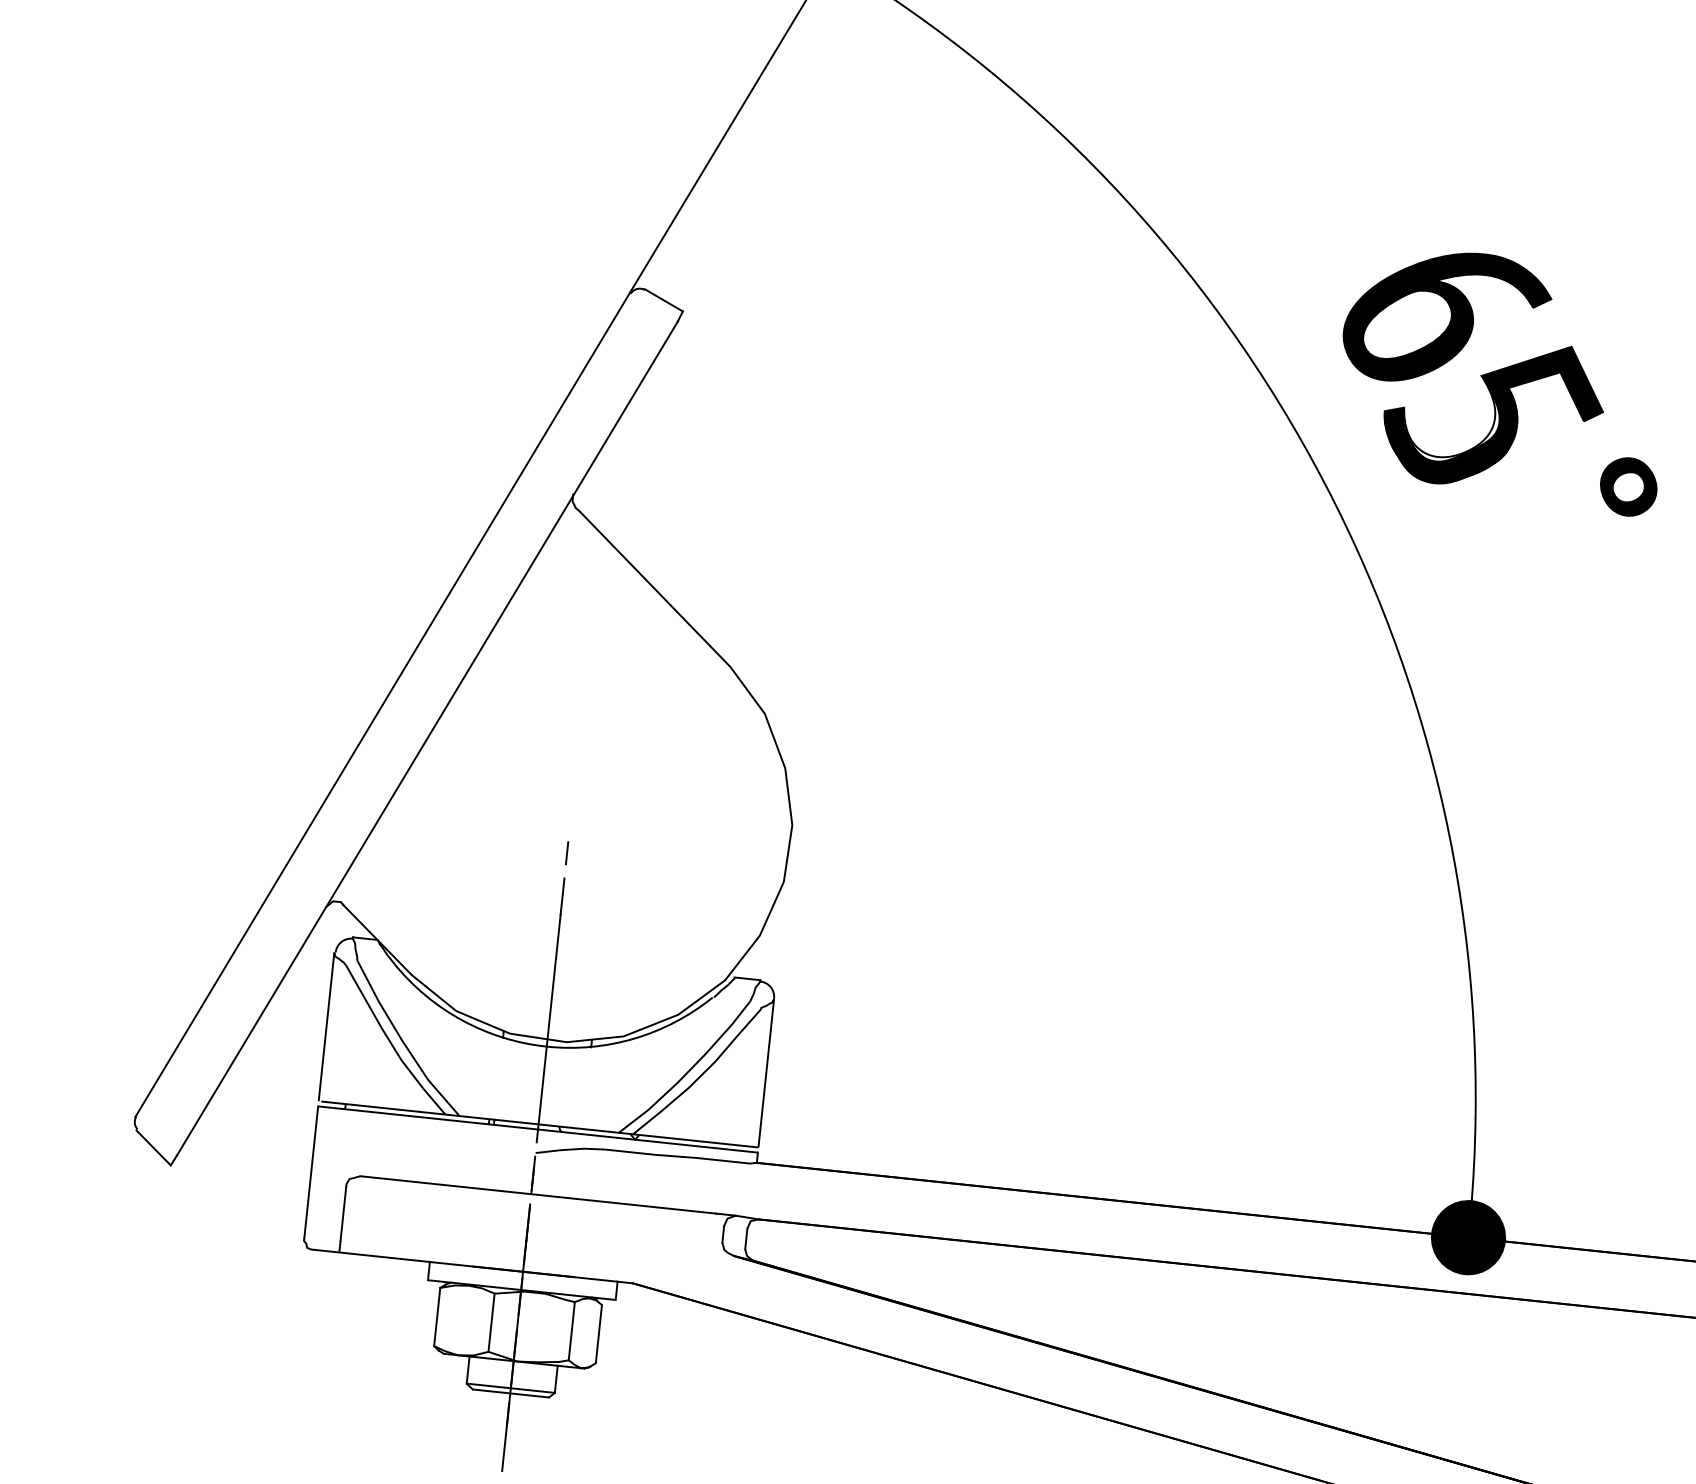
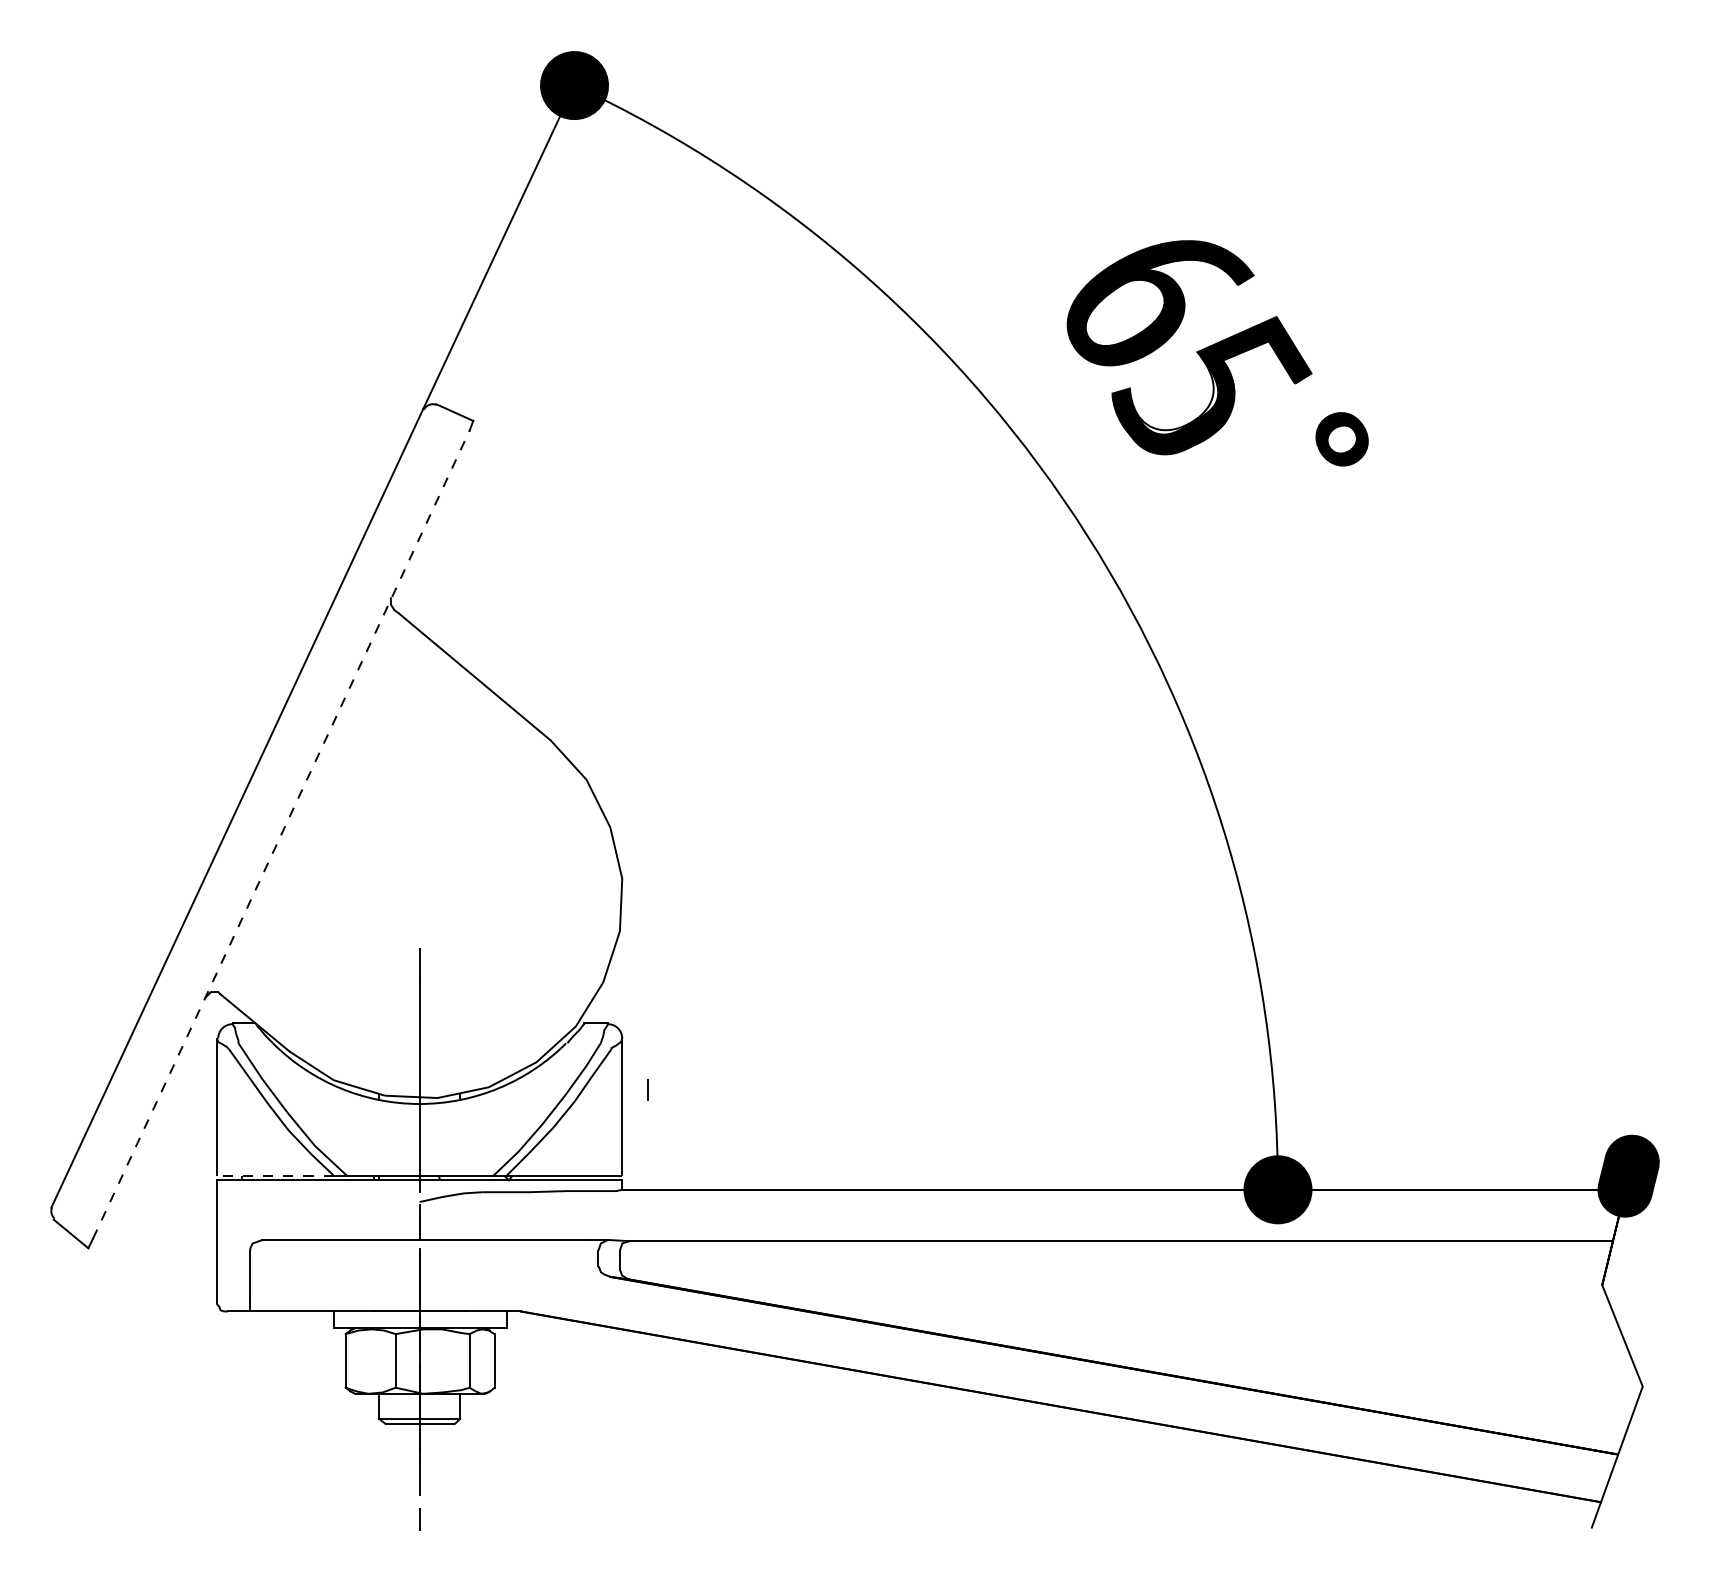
part: (1503, 379) -> (1217, 353), moved
line: (427, 738) -> (281, 834), solid -> dashed
line: (566, 852) -> (647, 1089), moved
line: (383, 1107) -> (276, 1175), solid -> dashed

